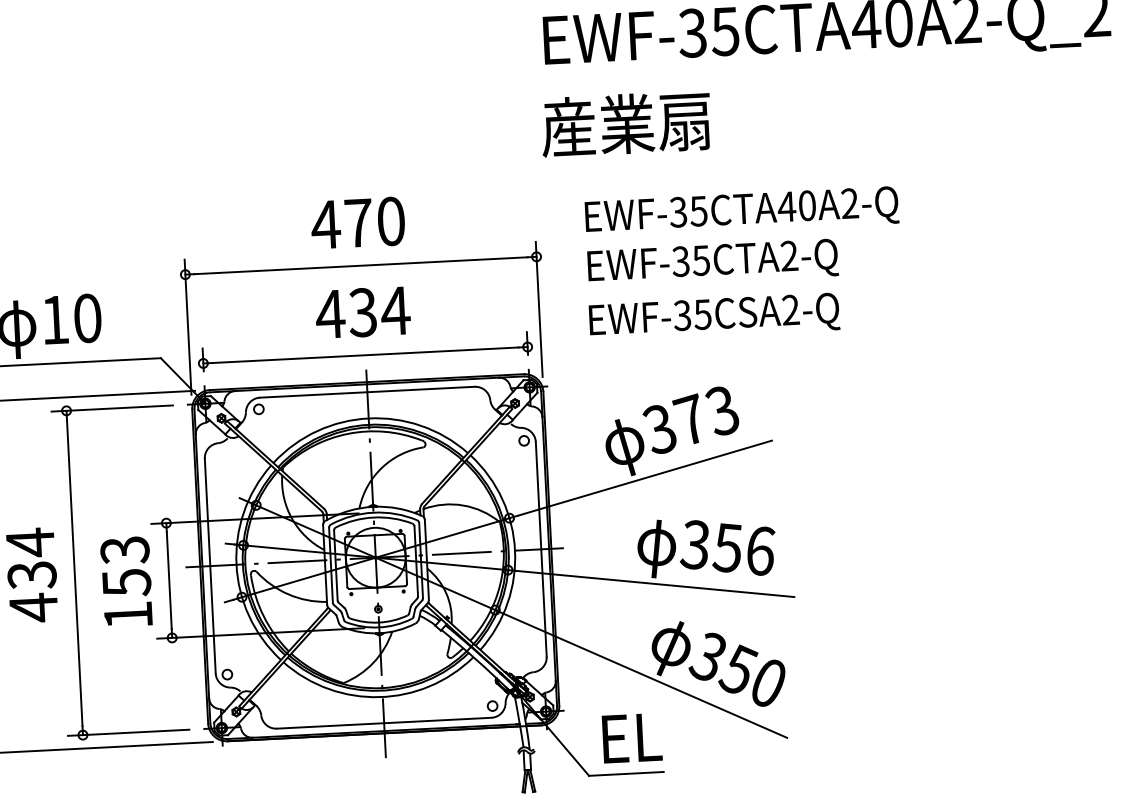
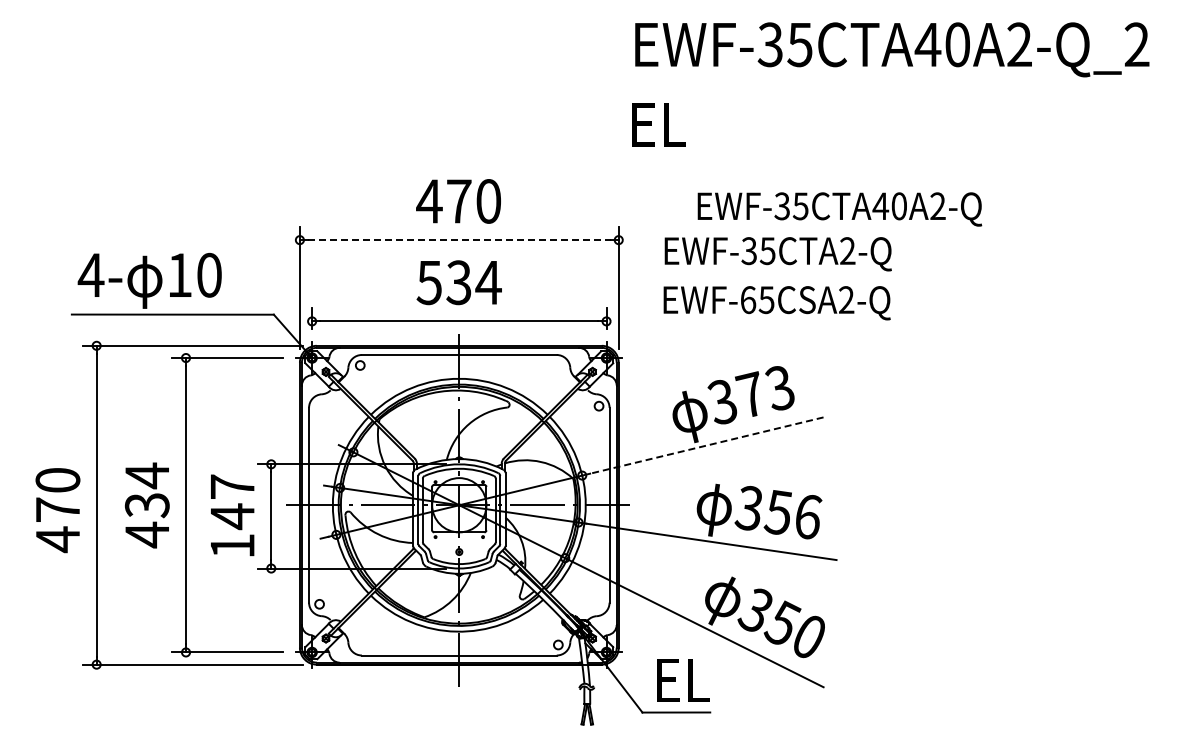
text: (625, 123) -> (705, 123), 産業扇 -> EL
text: (741, 212) -> (839, 209), moved
line: (361, 266) -> (459, 240), solid -> dashed
text: (330, 315) -> (429, 283), 434 -> 534
text: (682, 316) -> (748, 300), EWF-35CSA2-Q -> EWF-65CSA2-Q
line: (644, 478) -> (706, 445), solid -> dashed
text: (125, 567) -> (232, 502), 153 -> 147

